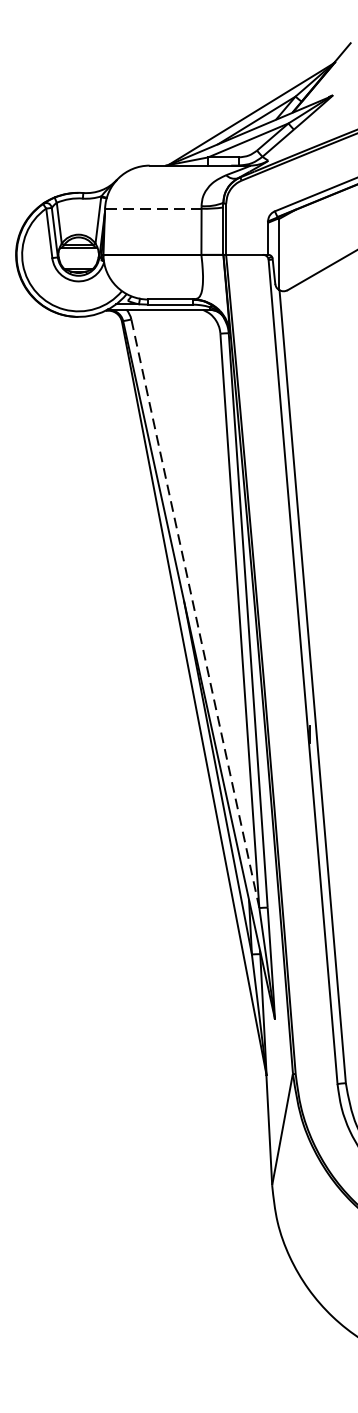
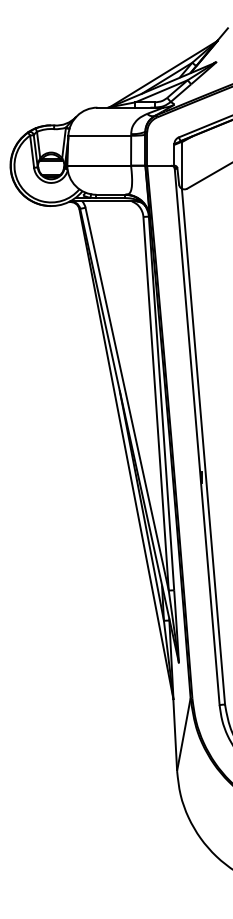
line: (152, 208) -> (99, 135), dashed -> solid
line: (195, 614) -> (127, 399), dashed -> solid

